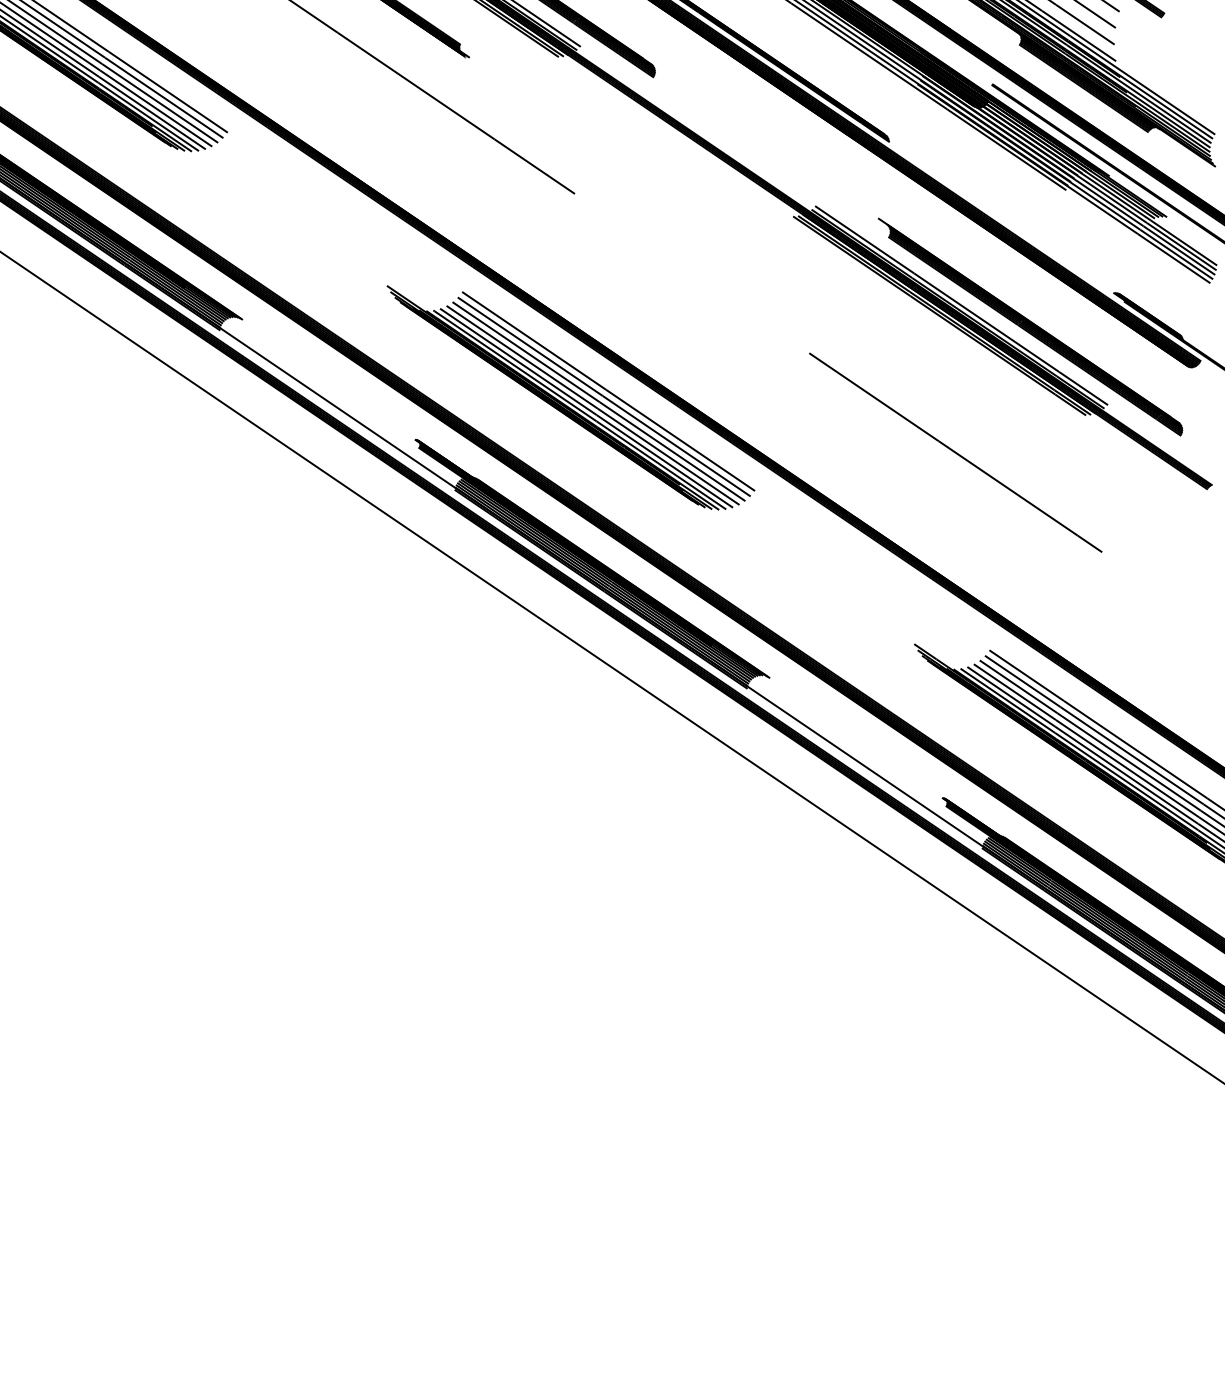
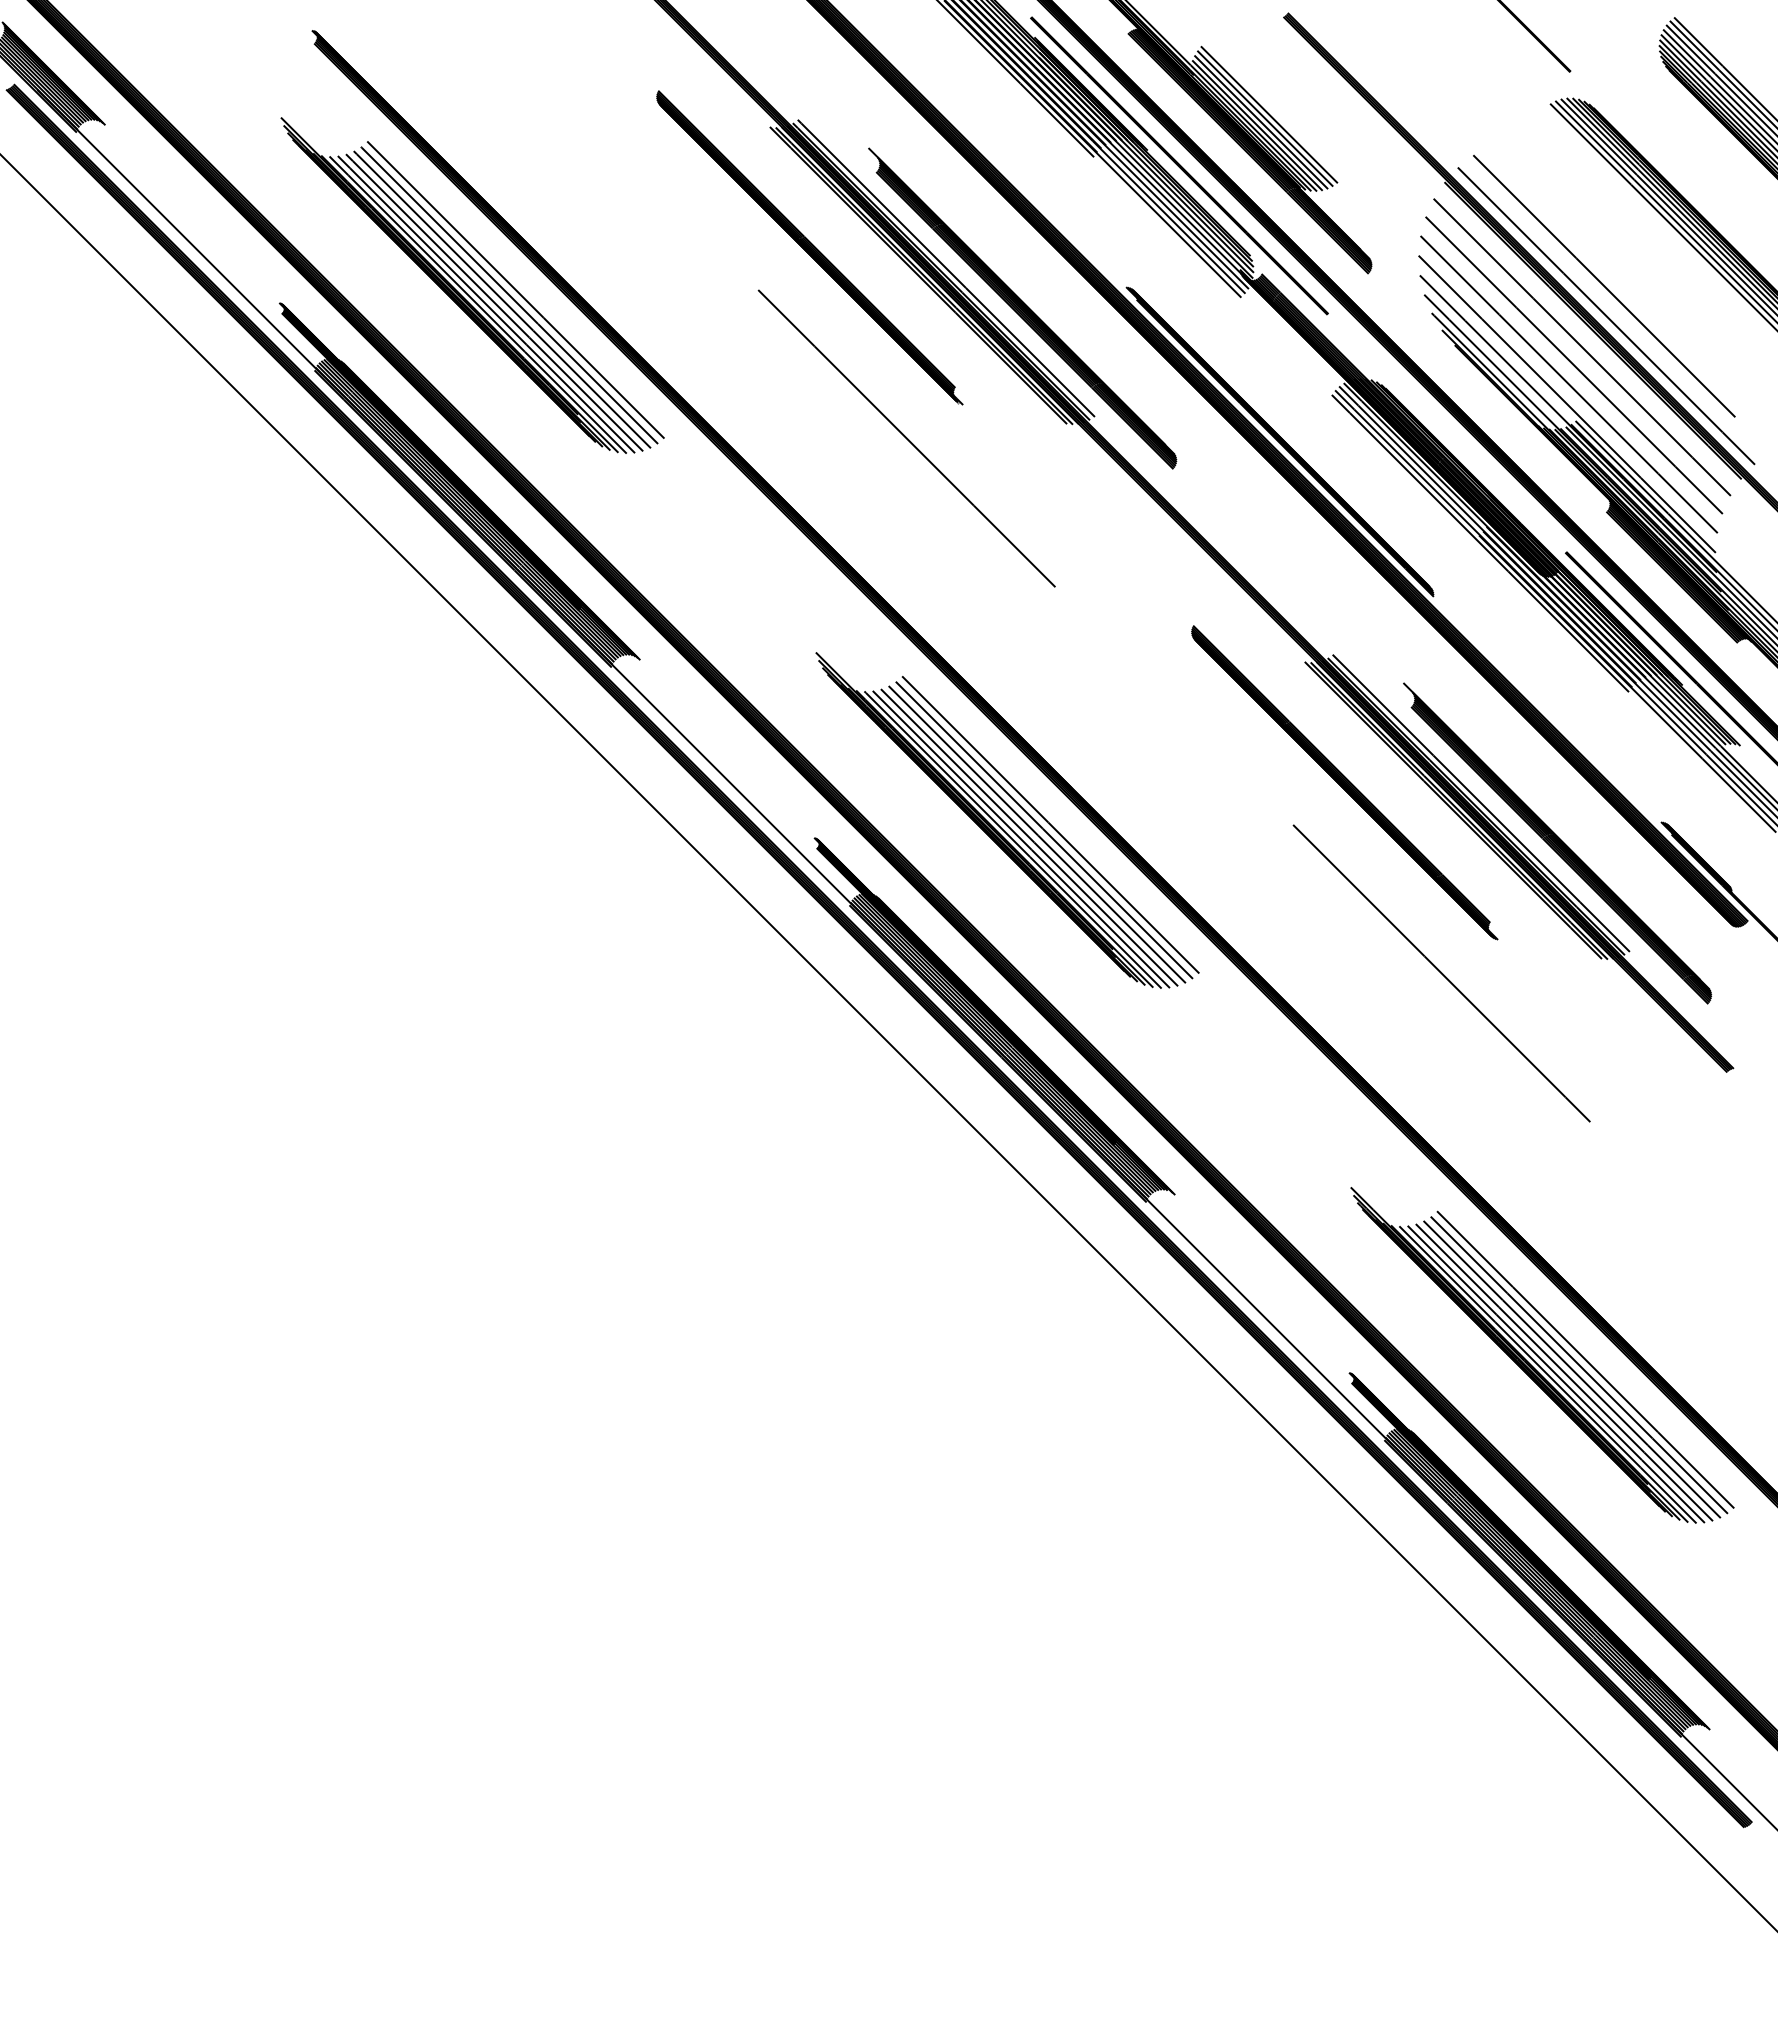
part: (845, 309) -> (1344, 782), added

